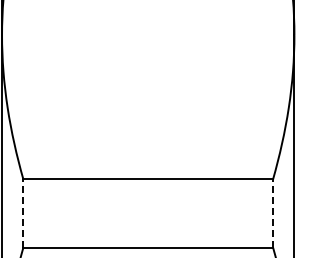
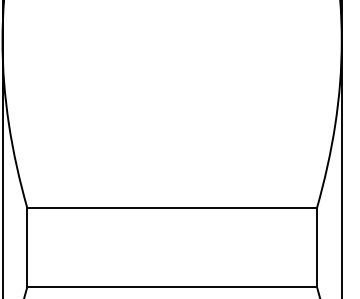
line: (23, 213) -> (27, 247), dashed -> solid
line: (273, 213) -> (317, 247), dashed -> solid

